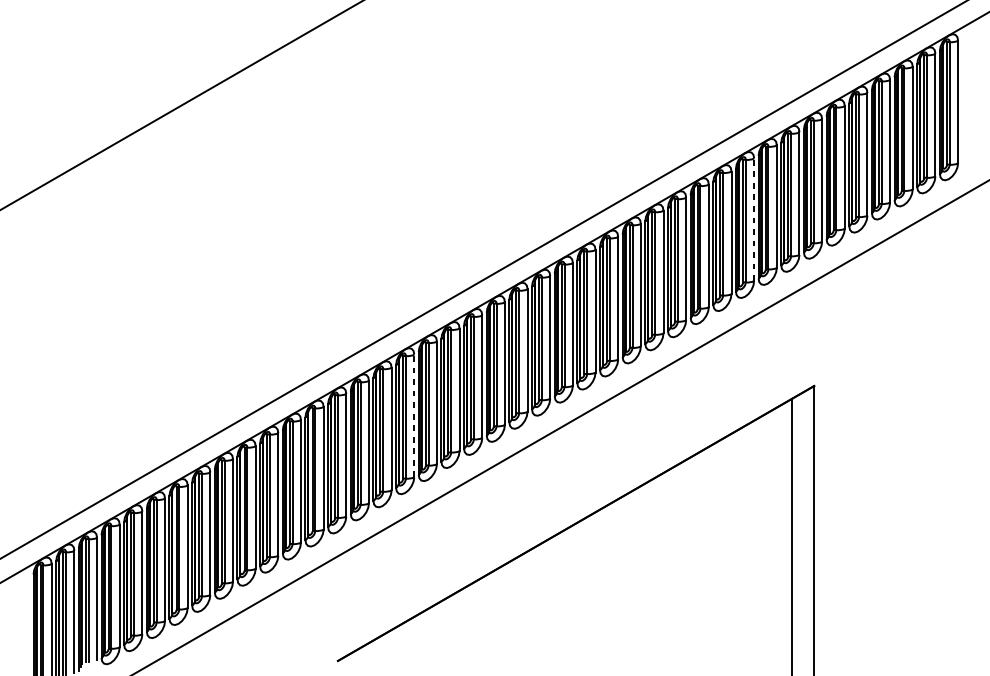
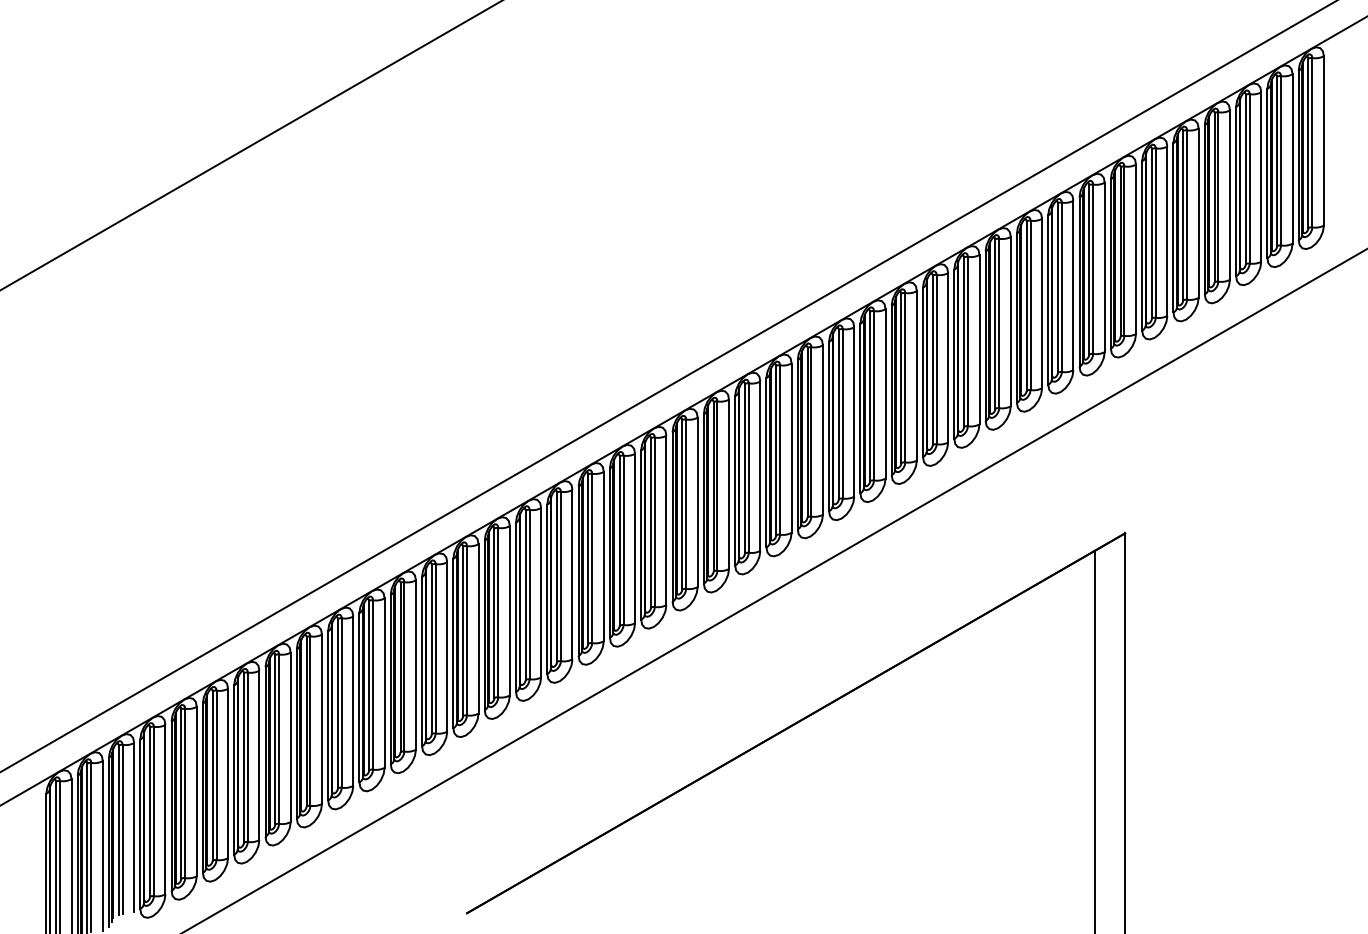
line: (754, 219) -> (1042, 303), dashed -> solid
line: (414, 415) -> (572, 574), dashed -> solid

